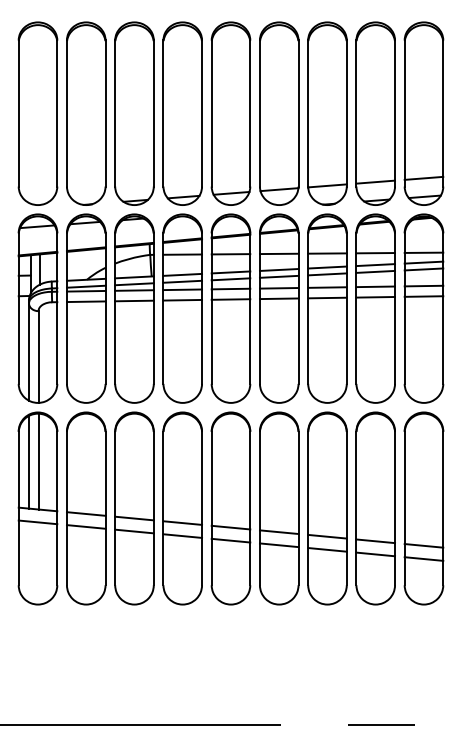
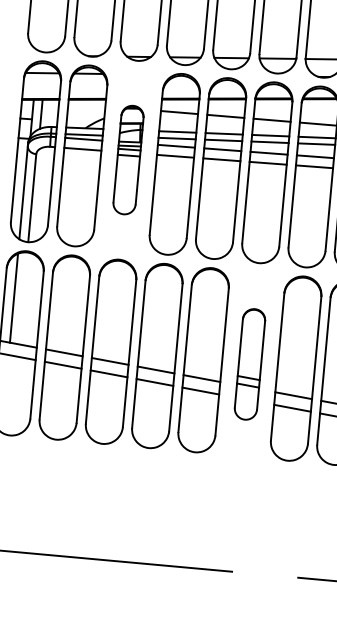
part: (134, 308) -> (128, 160), size x0.6
line: (38, 461) -> (23, 298), removed
part: (279, 508) -> (250, 364), size x0.6

